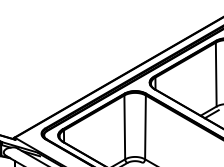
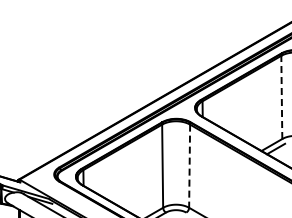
line: (215, 74) -> (281, 97), solid -> dashed
line: (145, 127) -> (189, 166), solid -> dashed

